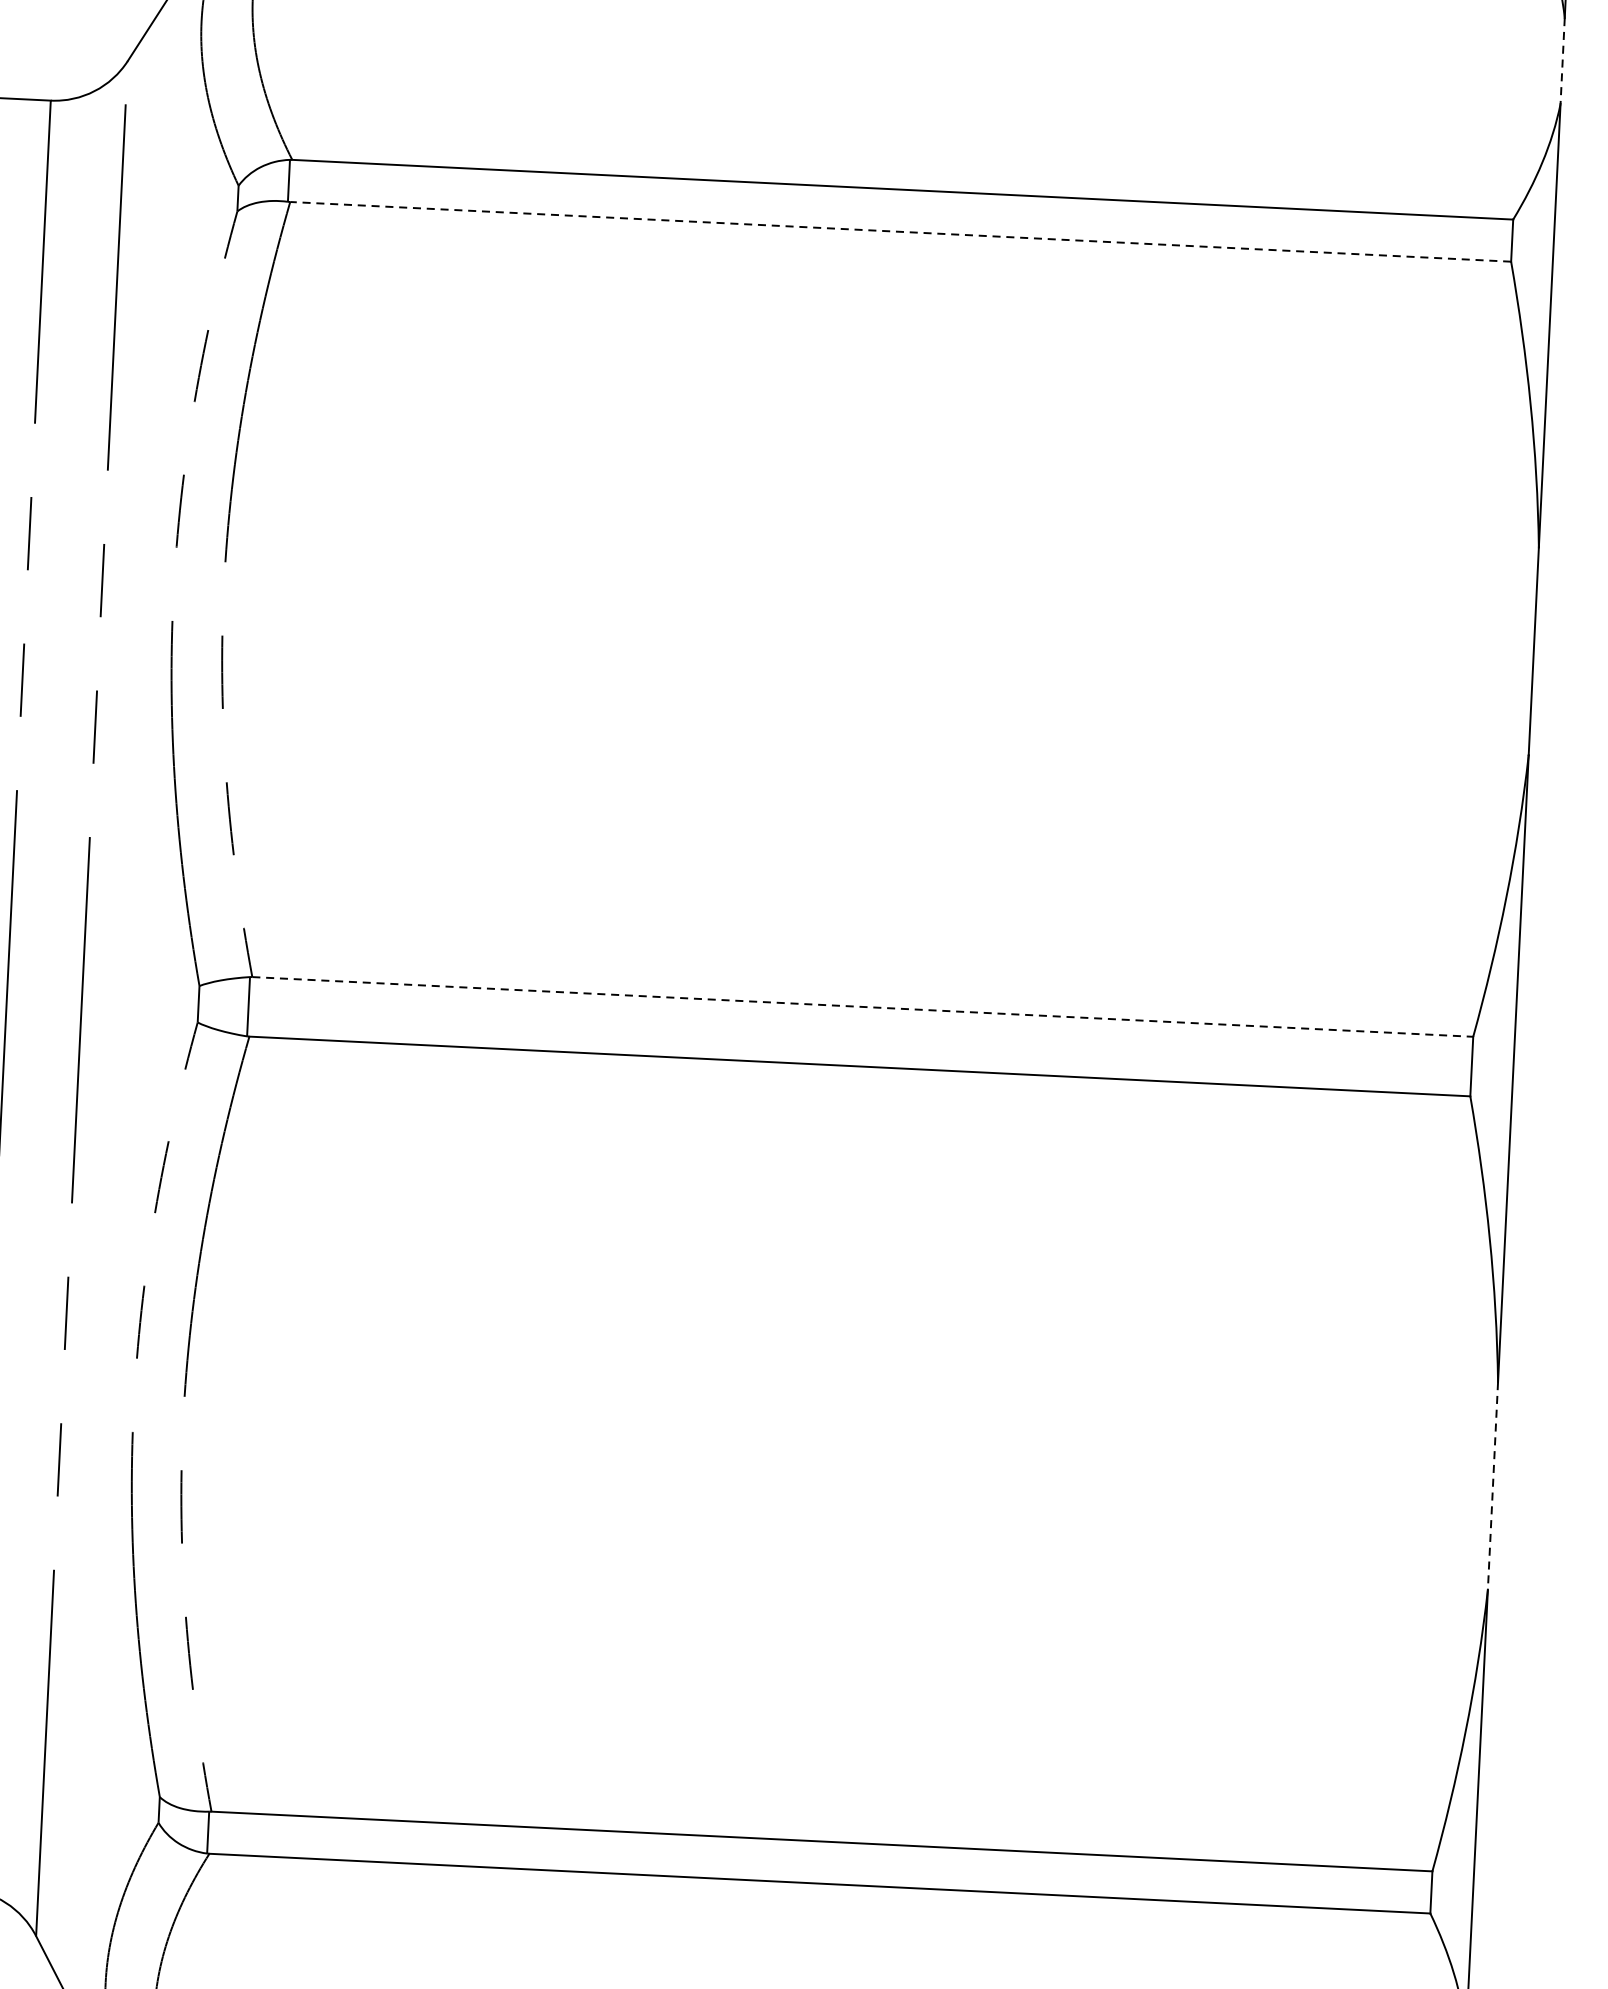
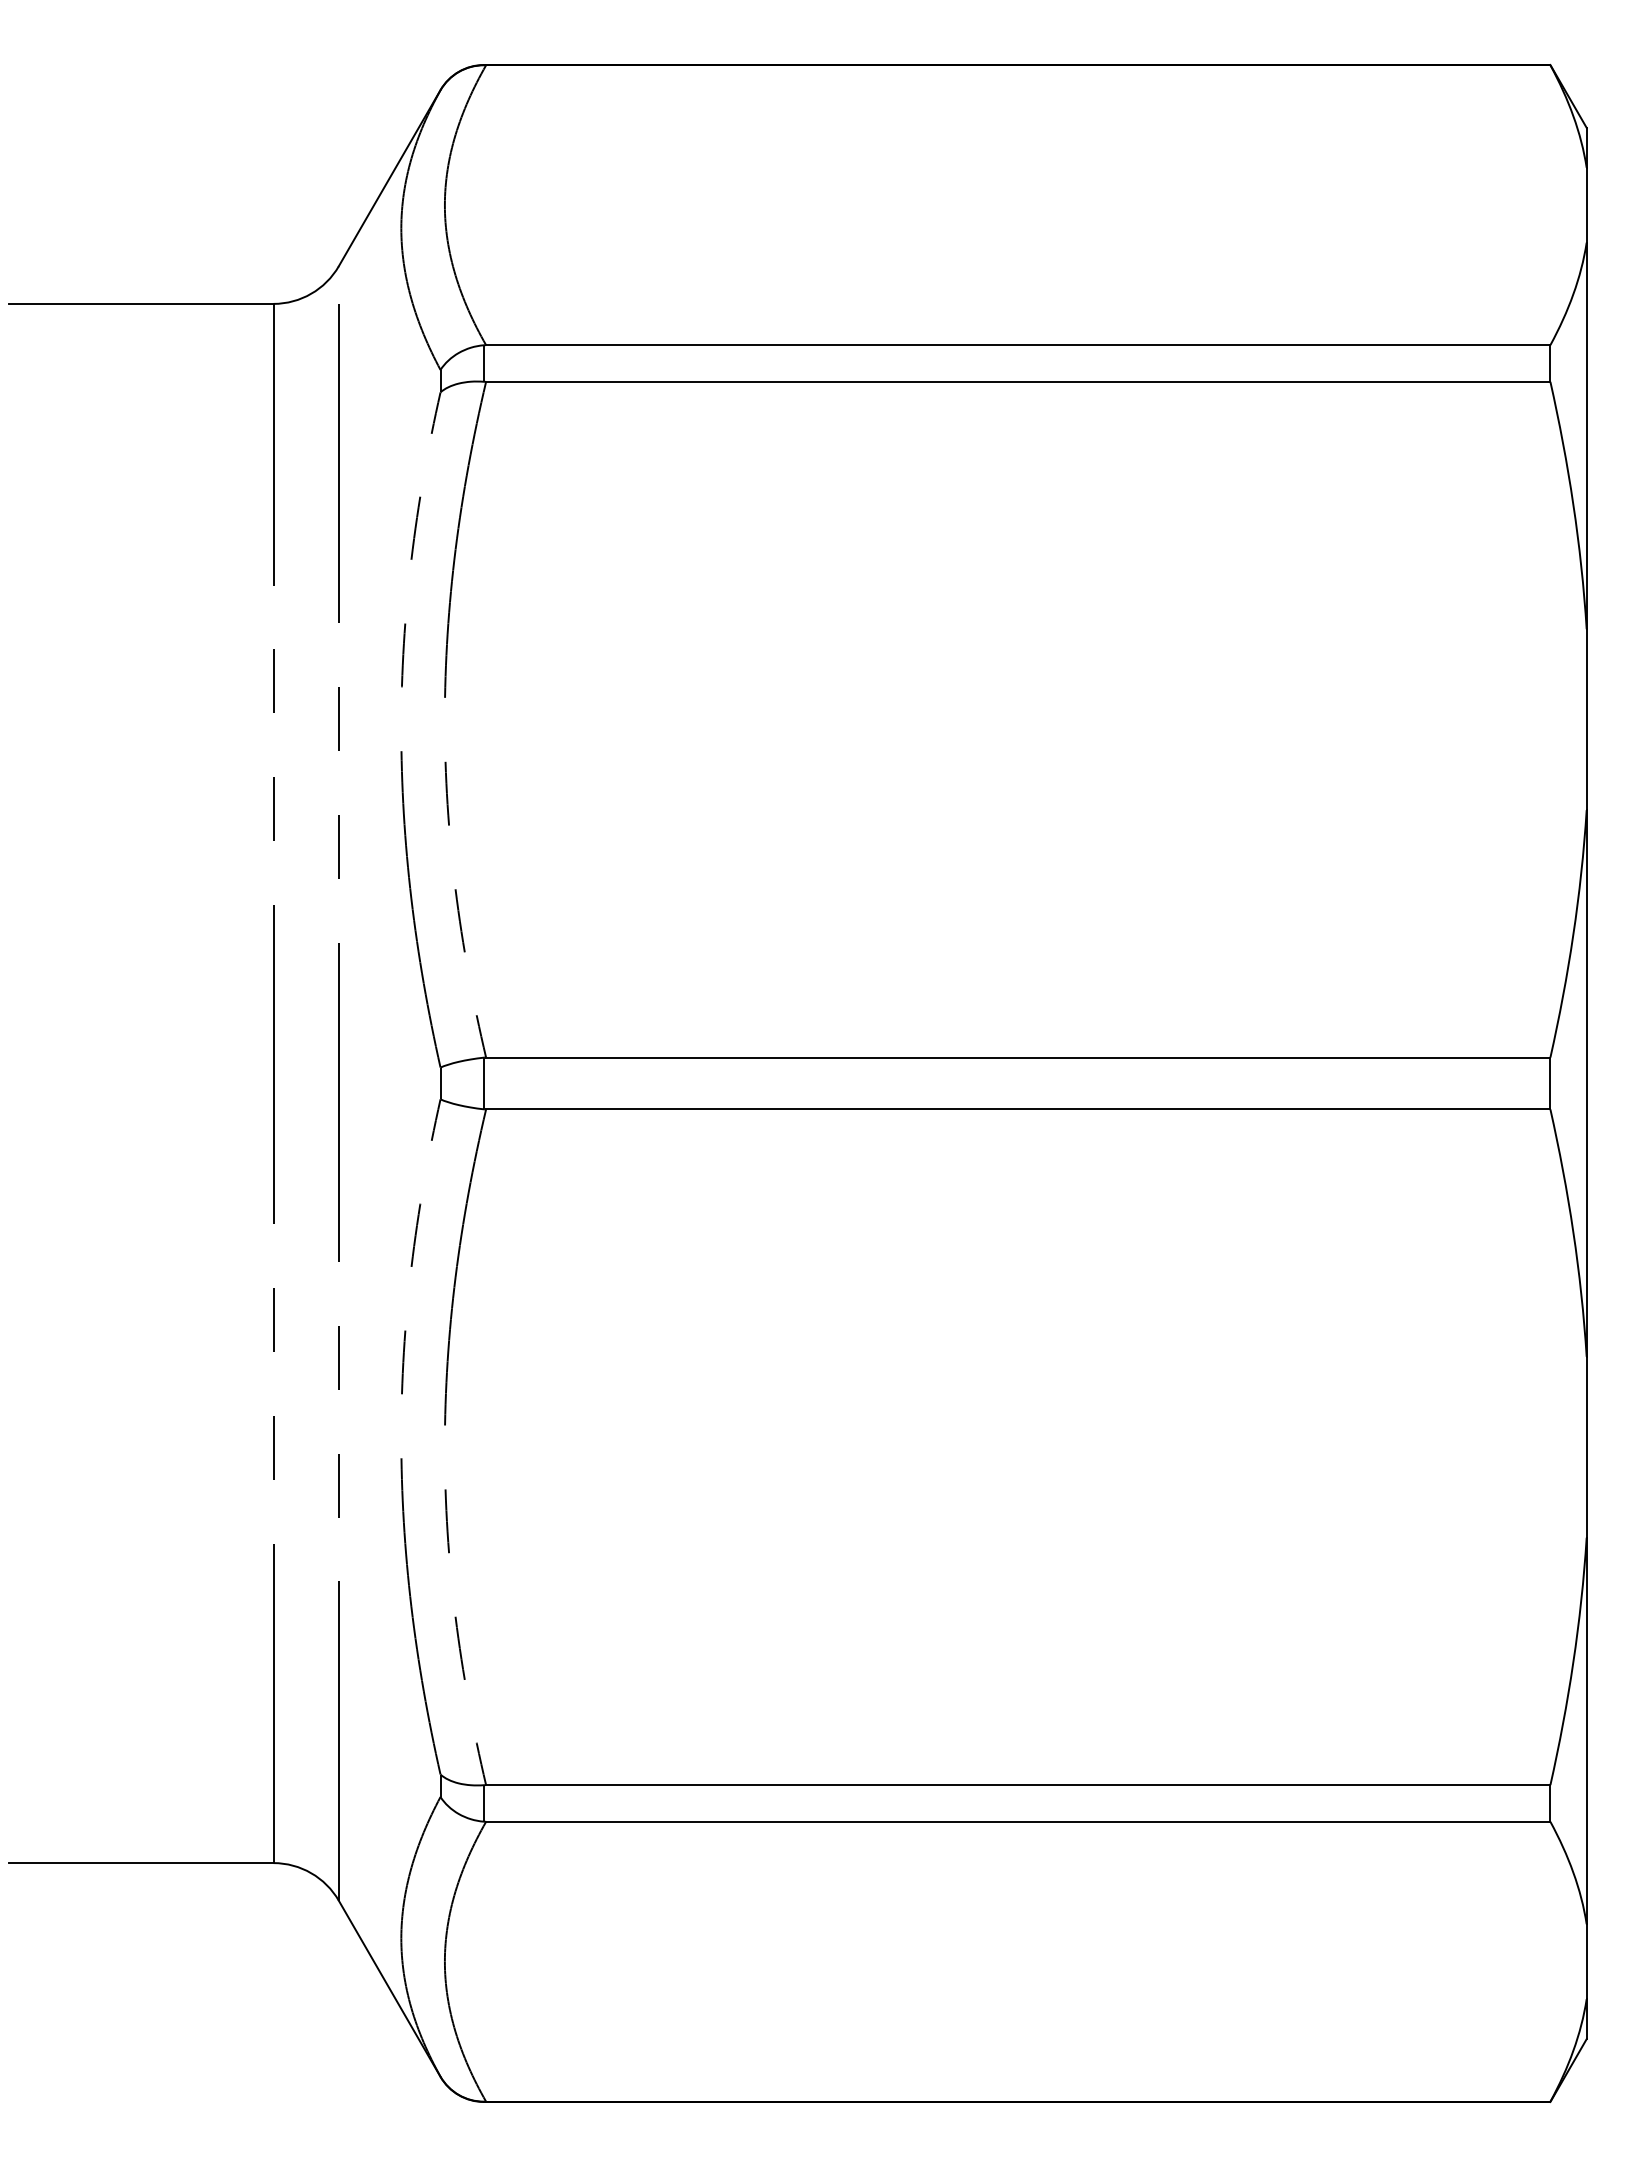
line: (1562, 61) -> (1586, 205), dashed -> solid
line: (899, 231) -> (1017, 381), dashed -> solid
line: (863, 1006) -> (1018, 1057), dashed -> solid
line: (1492, 1486) -> (1586, 1447), dashed -> solid

